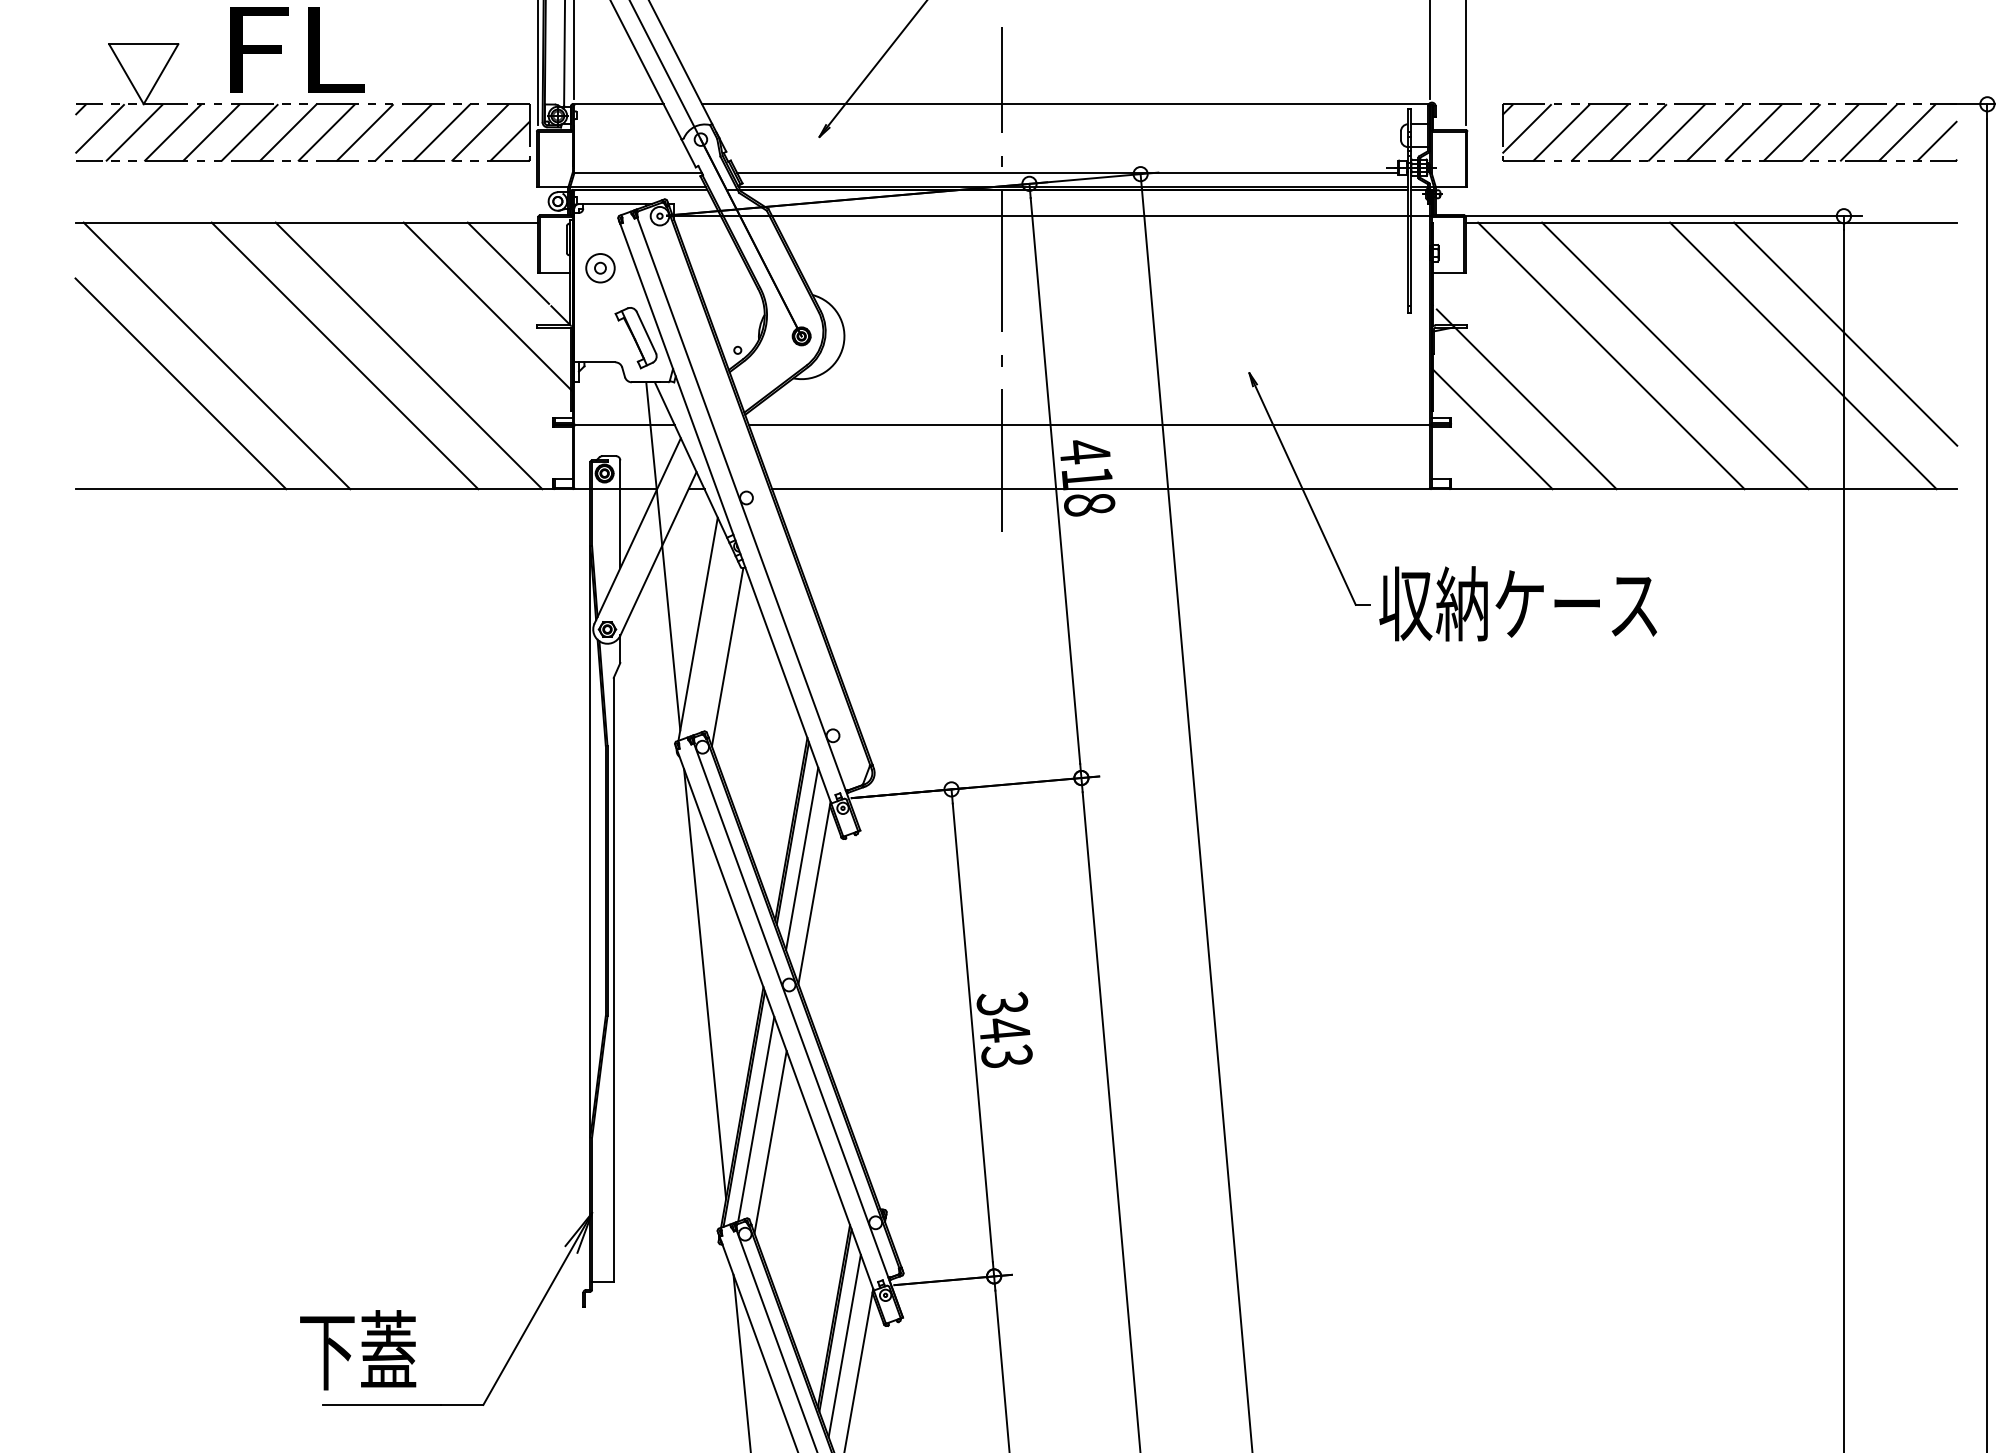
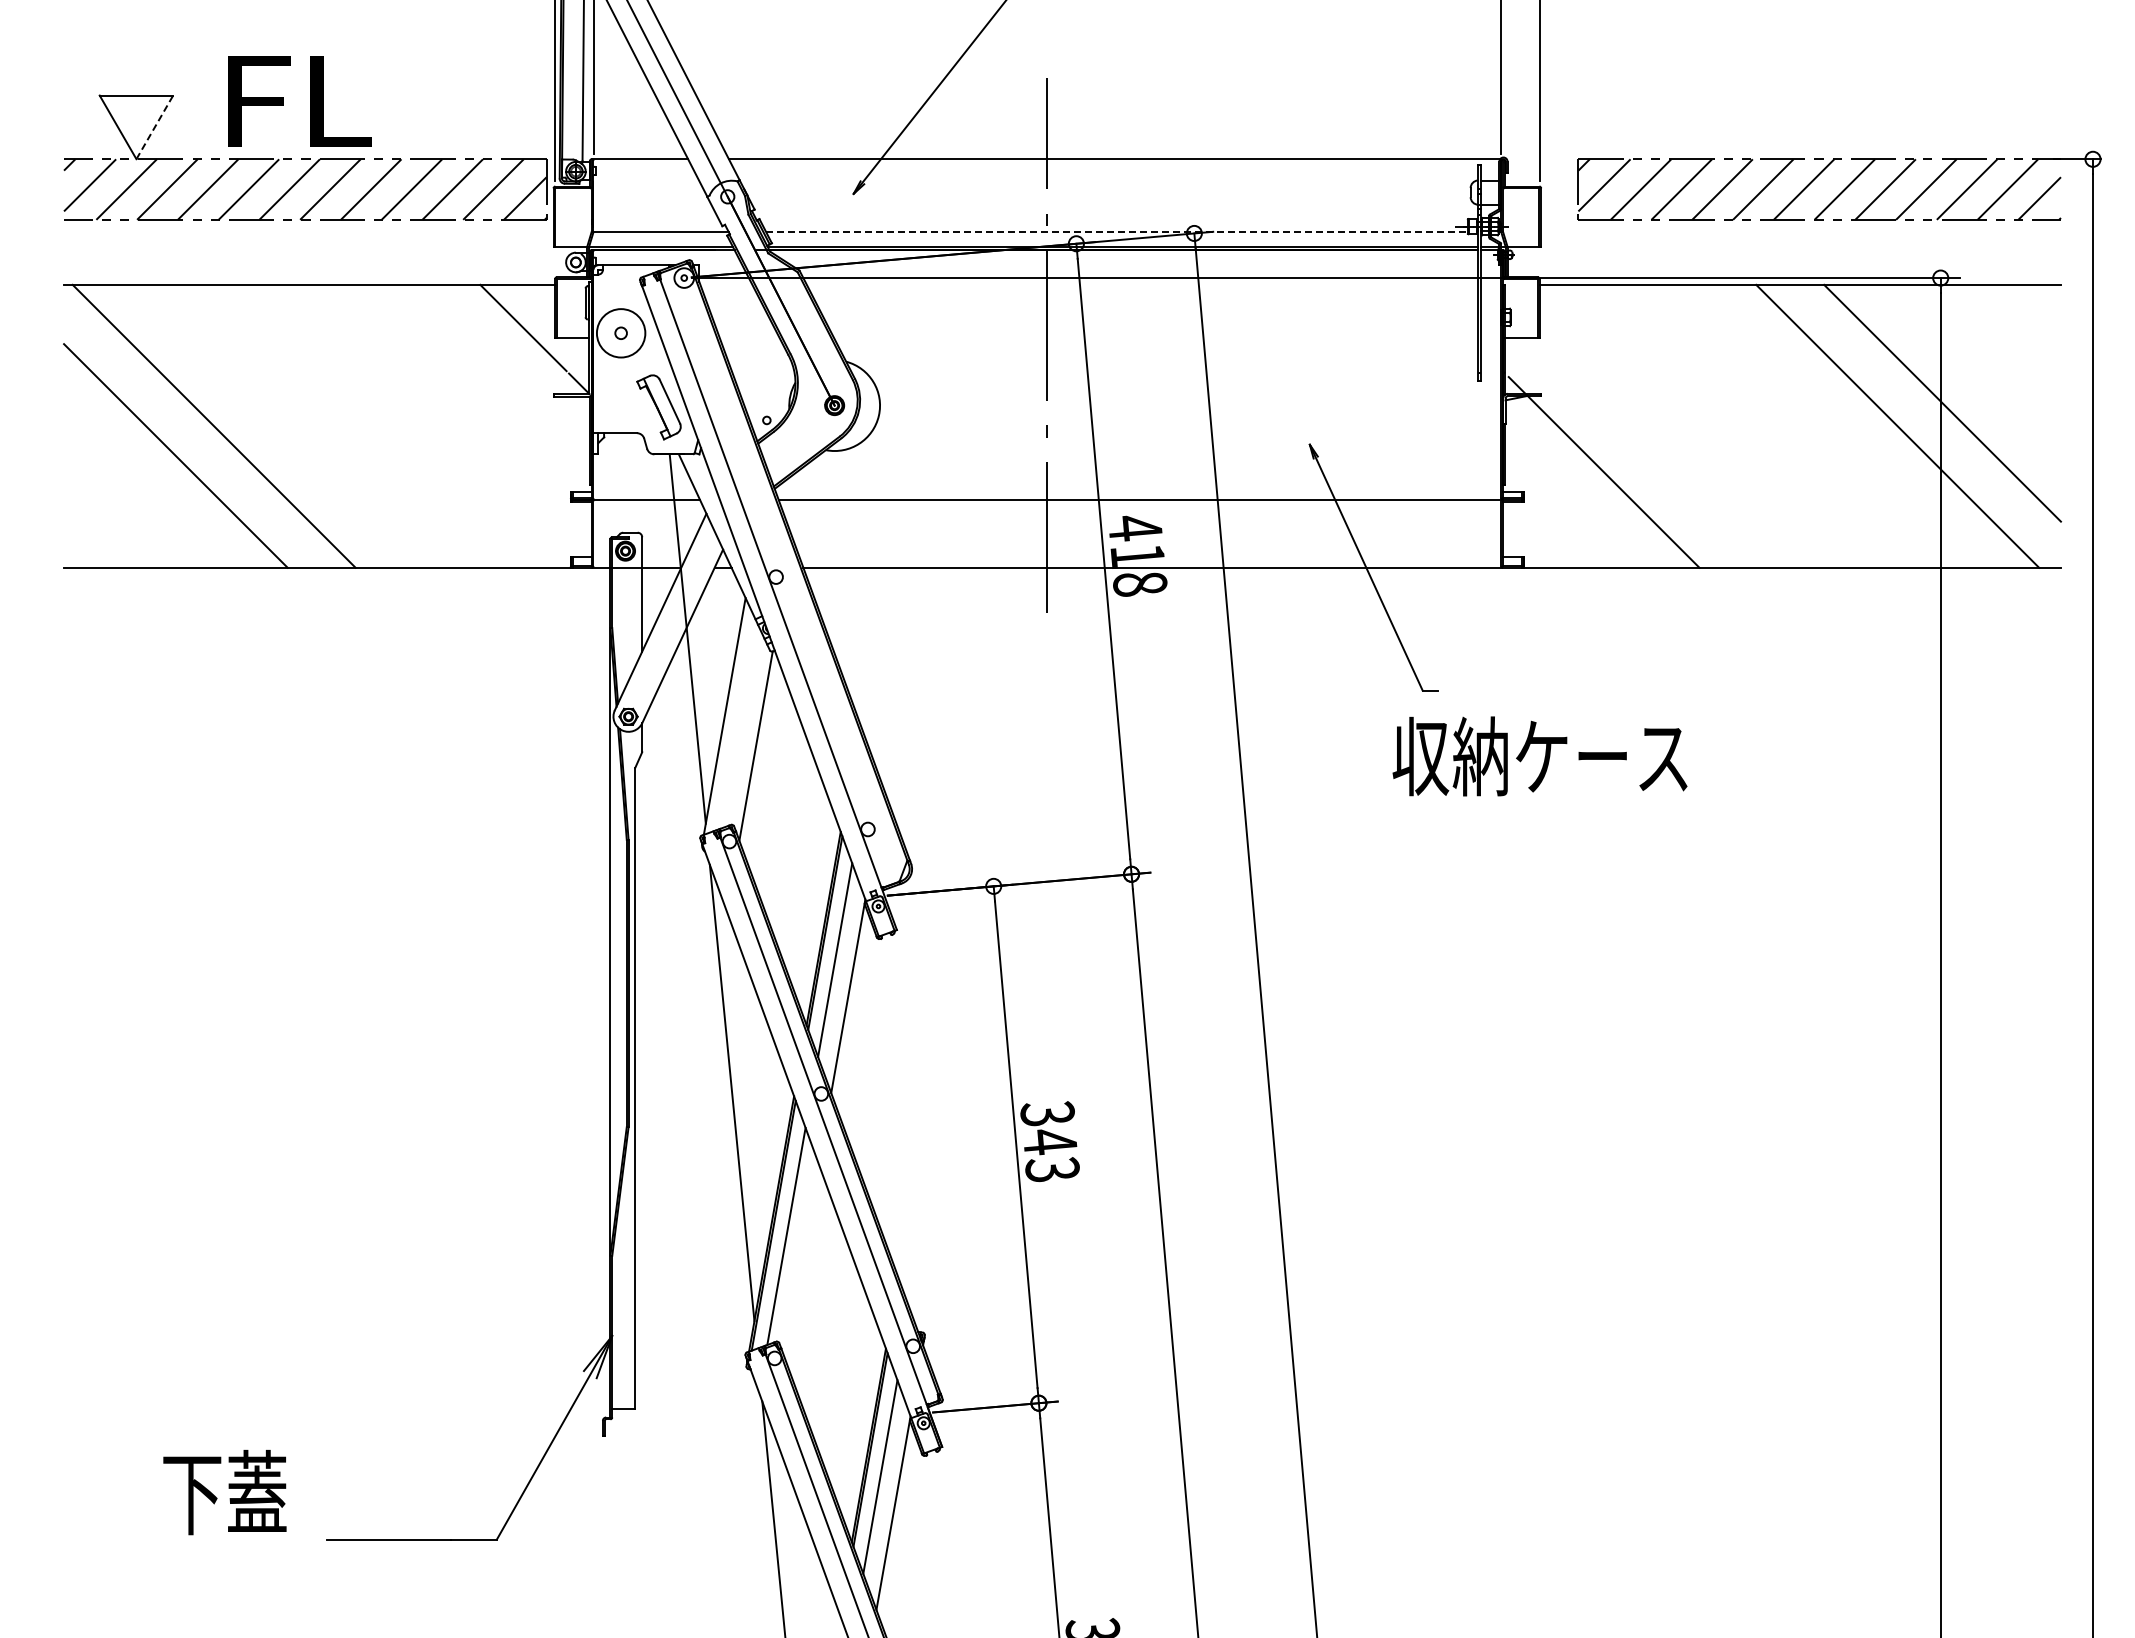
line: (160, 74) -> (154, 127), solid -> dashed
line: (1068, 172) -> (1117, 231), solid -> dashed
circle: (600, 268) -> (621, 333), size x1.6
line: (487, 307) -> (501, 374), removed
line: (344, 355) -> (349, 425), removed
line: (408, 355) -> (417, 425), removed
line: (1610, 355) -> (1693, 425), removed
line: (1675, 355) -> (1761, 425), removed
line: (1492, 428) -> (1567, 503), removed
text: (1517, 603) -> (1539, 756), moved
line: (770, 1141) -> (801, 1260), removed
text: (357, 1350) -> (224, 1492), moved

